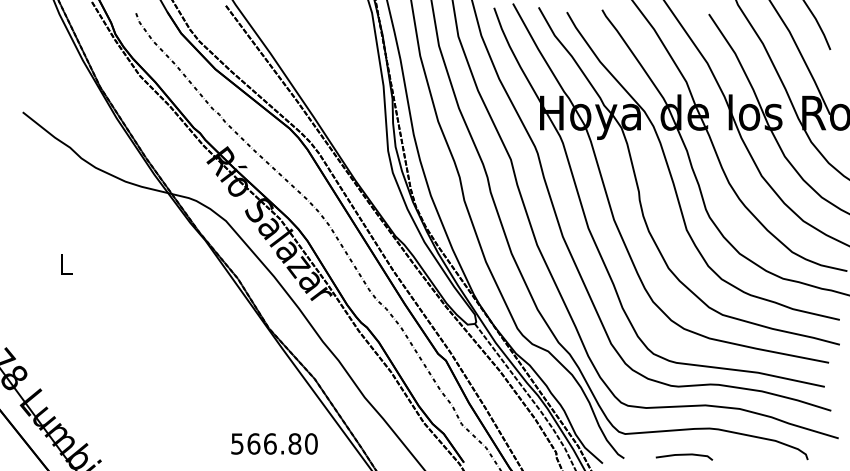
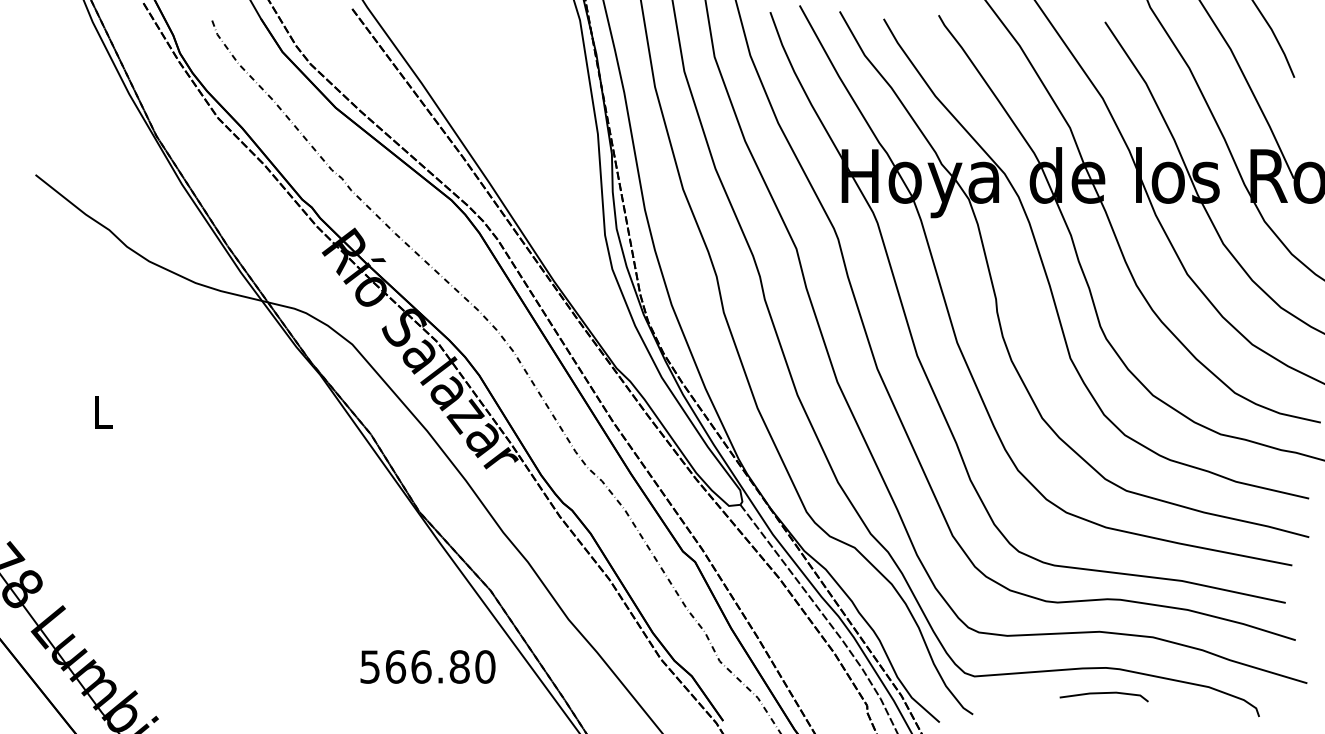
text: (274, 443) -> (427, 666), moved
line: (684, 455) -> (1104, 694), moved

